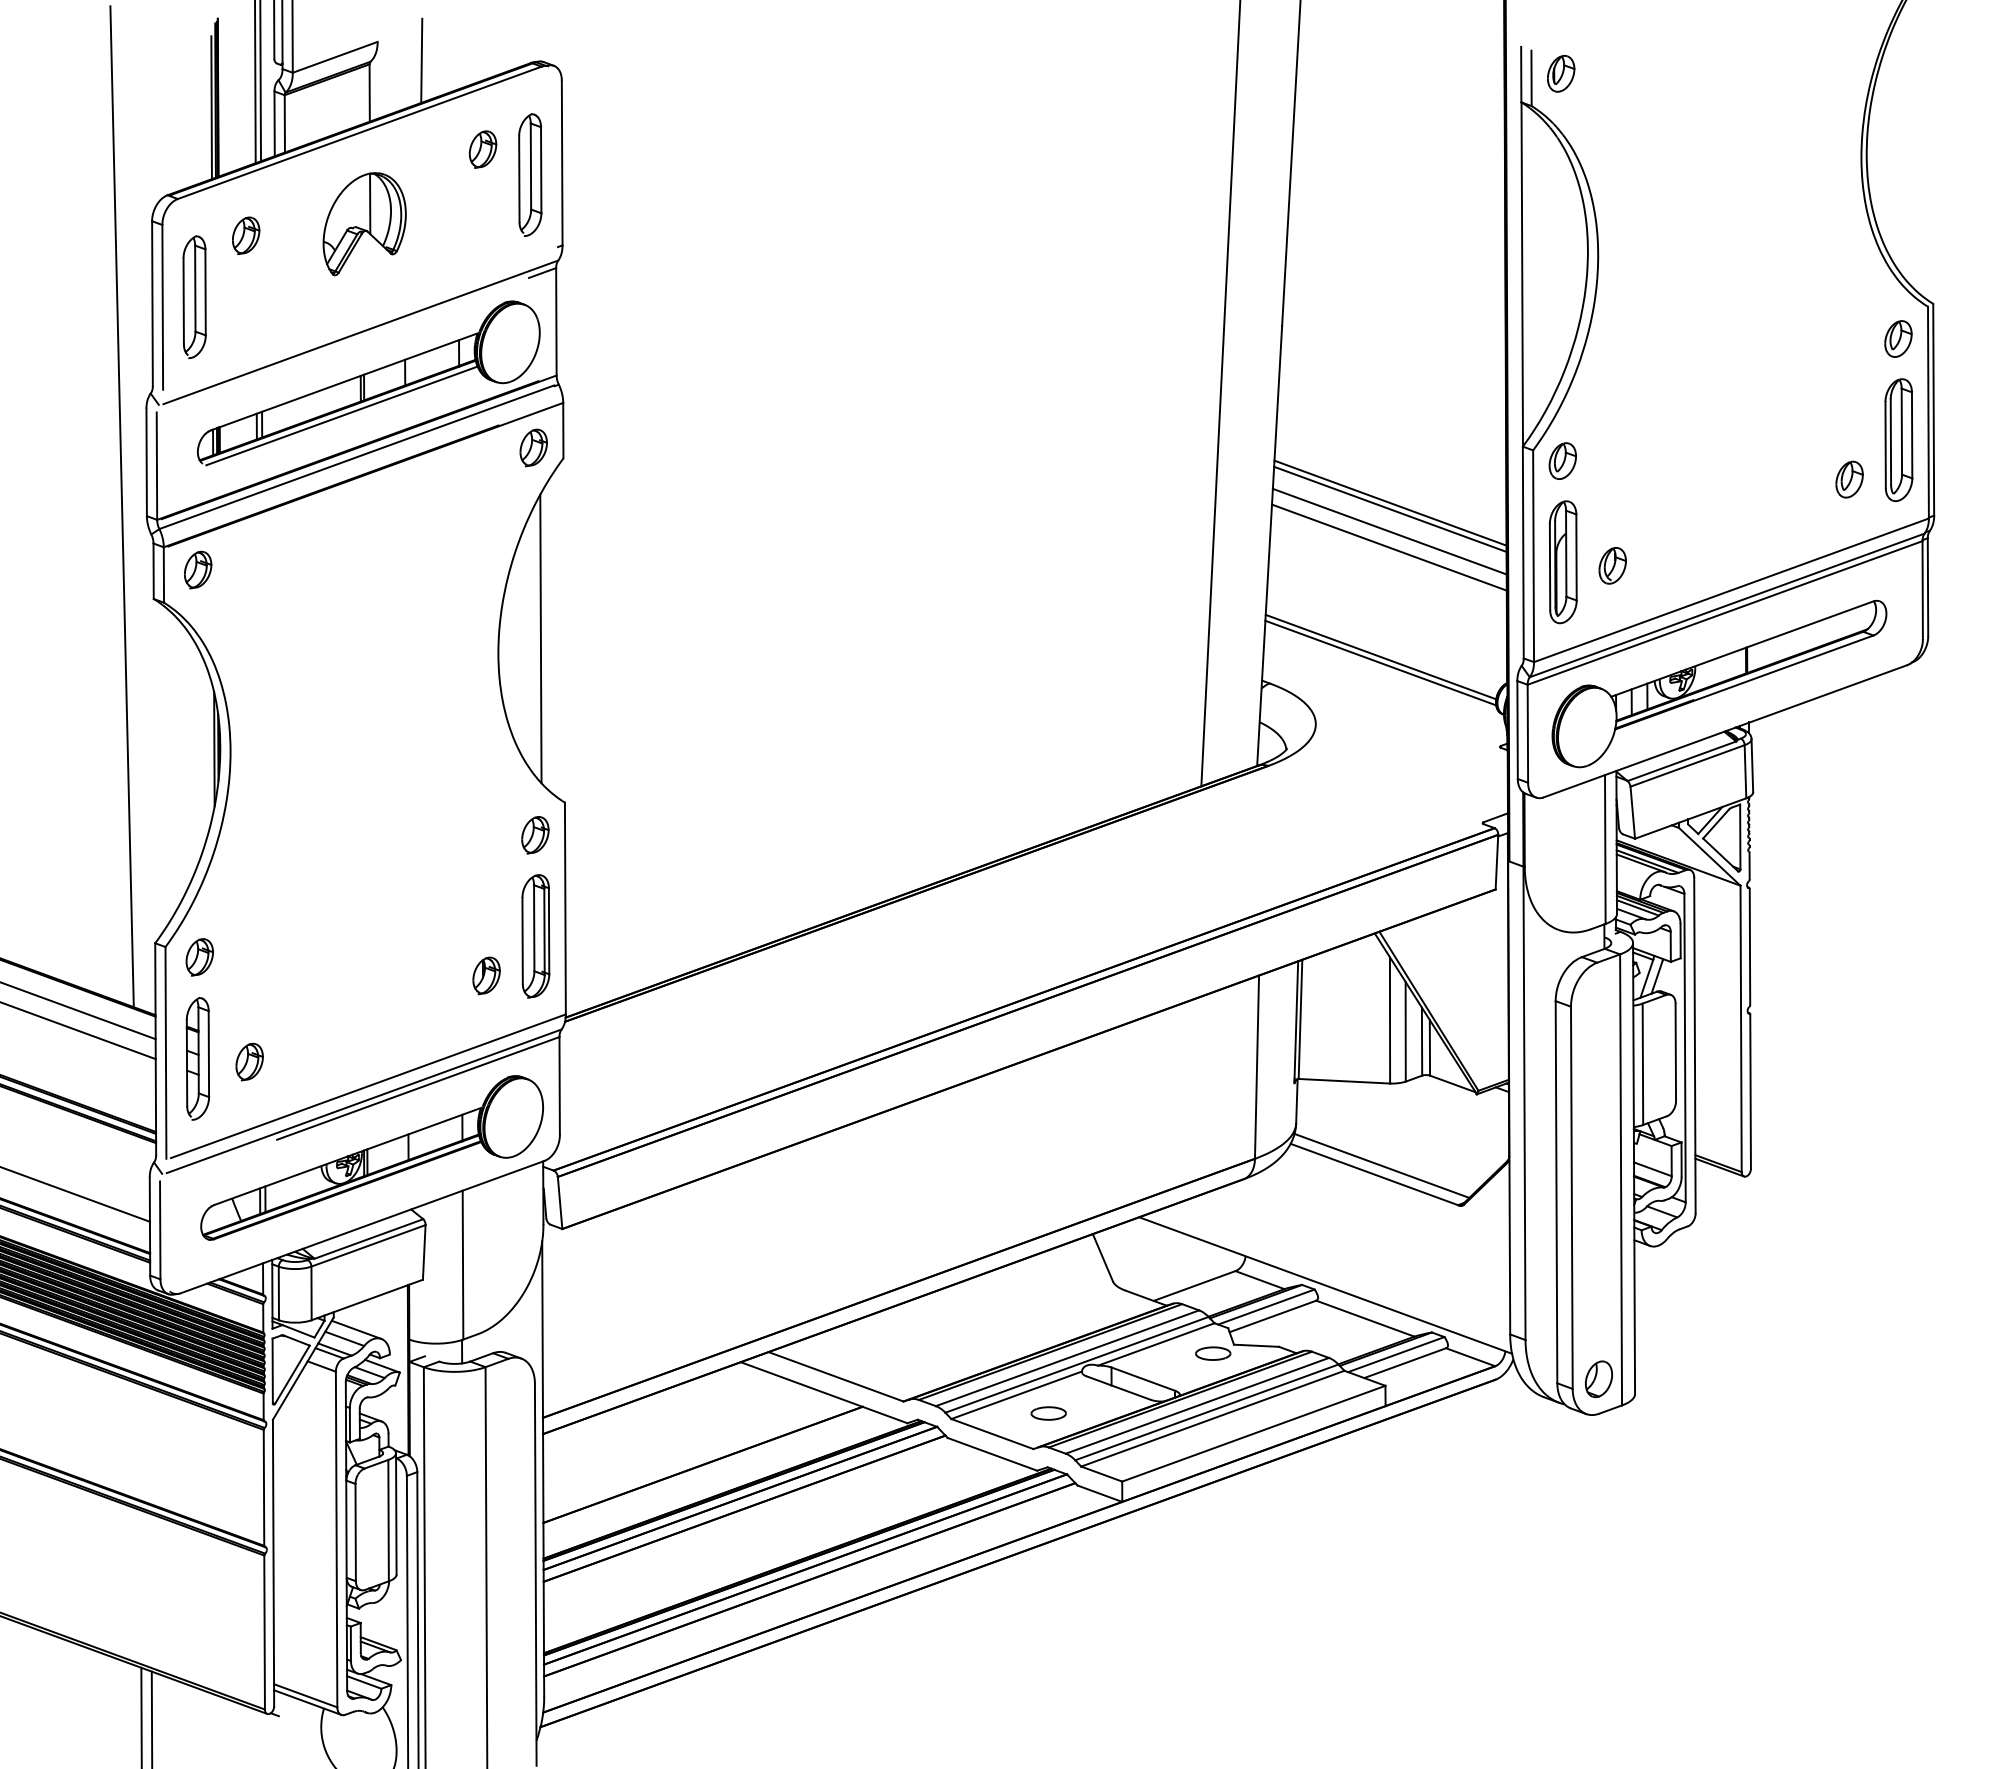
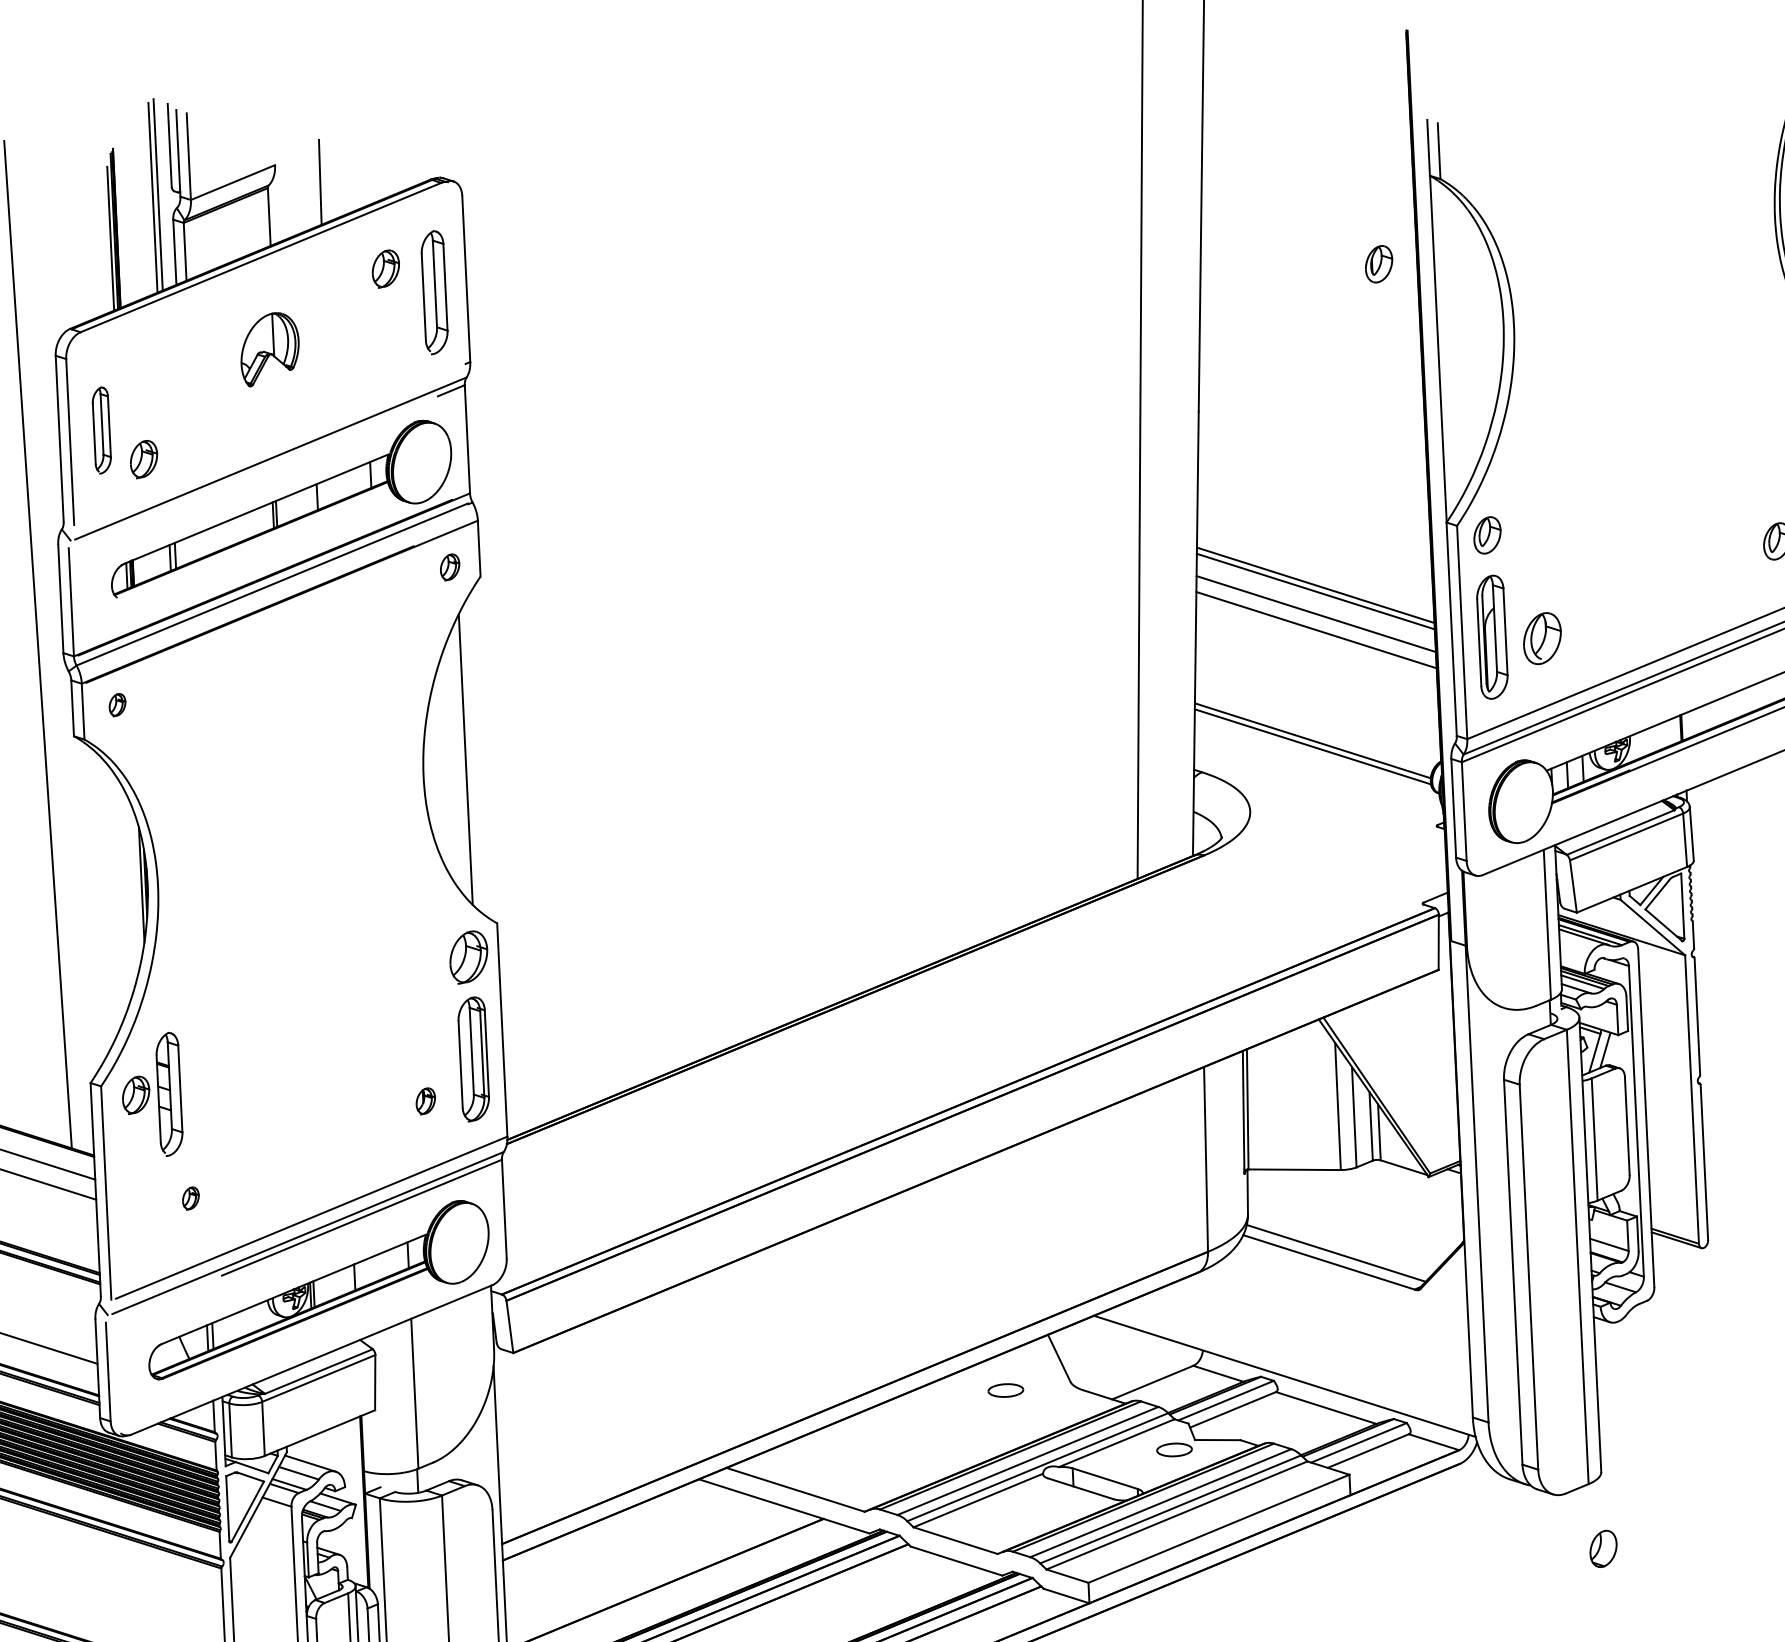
part: (1561, 73) -> (1379, 263), moved
part: (364, 224) -> (269, 349), size x0.7
part: (246, 235) -> (144, 459), moved
part: (194, 297) -> (101, 430), size x0.7
line: (341, 415) -> (255, 543), removed
part: (533, 447) -> (449, 566), size x0.7
part: (1612, 565) -> (1542, 638), size x1.4
part: (198, 569) -> (117, 704), size x0.6
part: (535, 835) -> (468, 957), size x1.4
part: (486, 975) -> (425, 1100), size x0.7
part: (197, 1058) -> (169, 1093), moved
part: (249, 1061) -> (190, 1197), size x0.6
part: (1599, 1379) -> (1604, 1549), moved
part: (1048, 1413) -> (1005, 1390), moved

